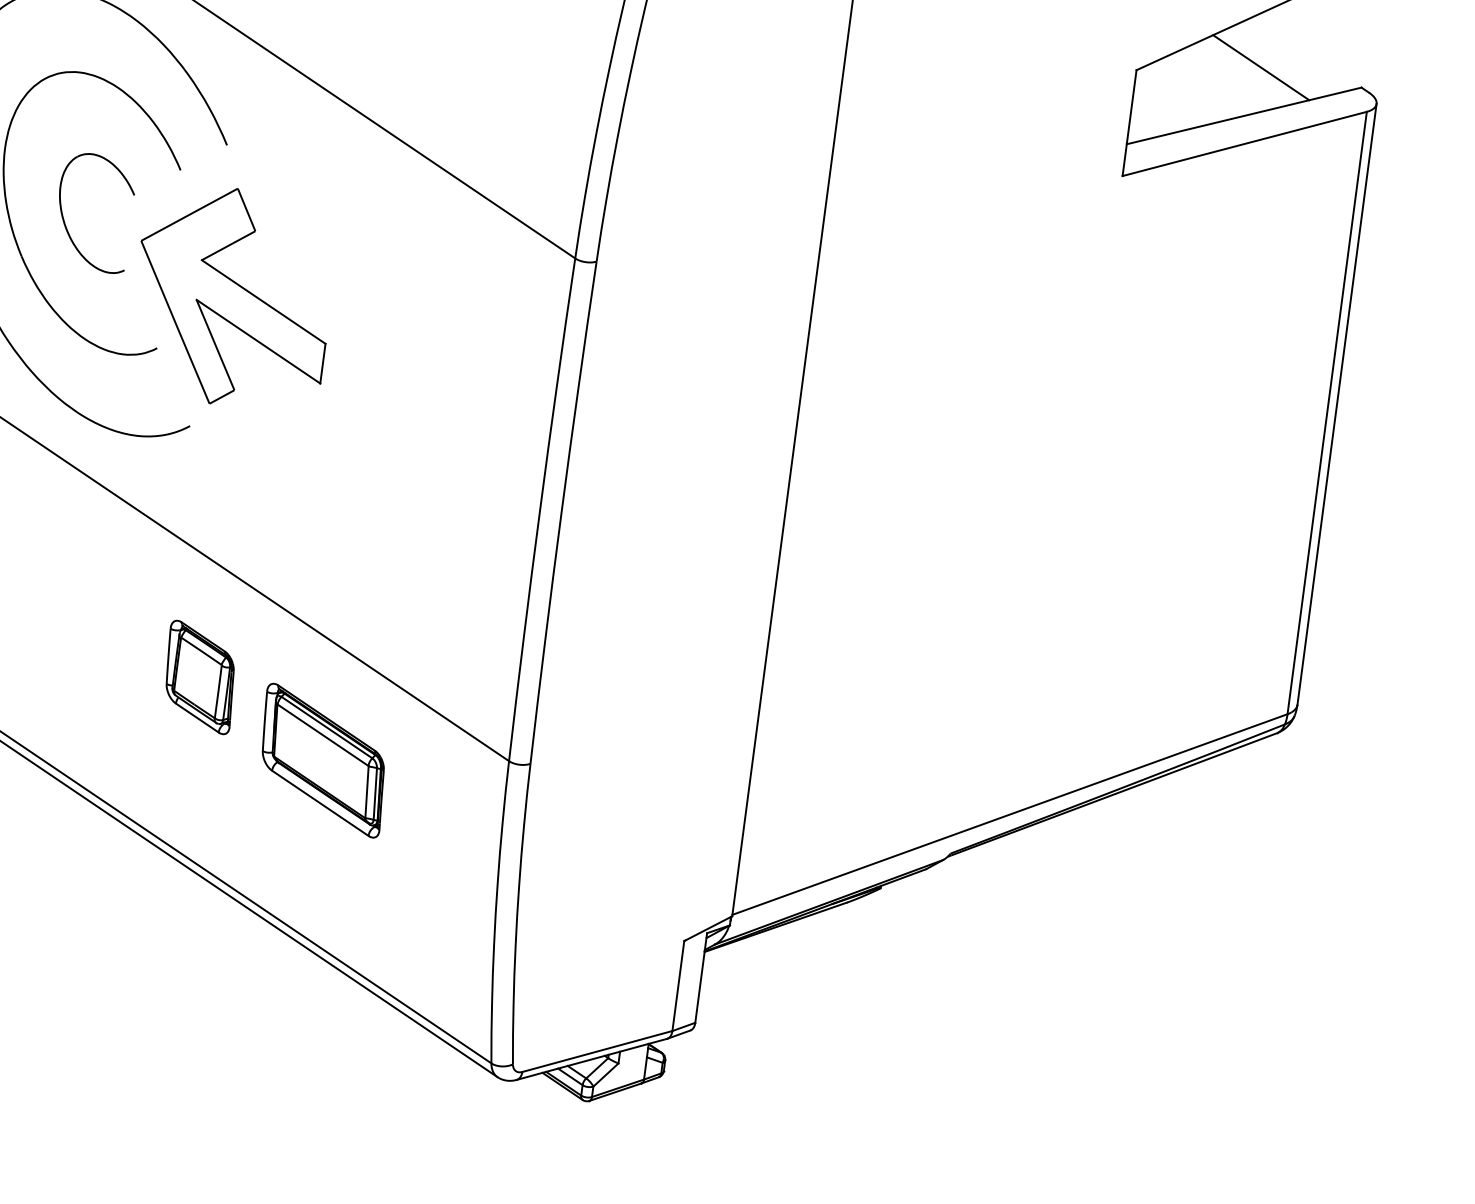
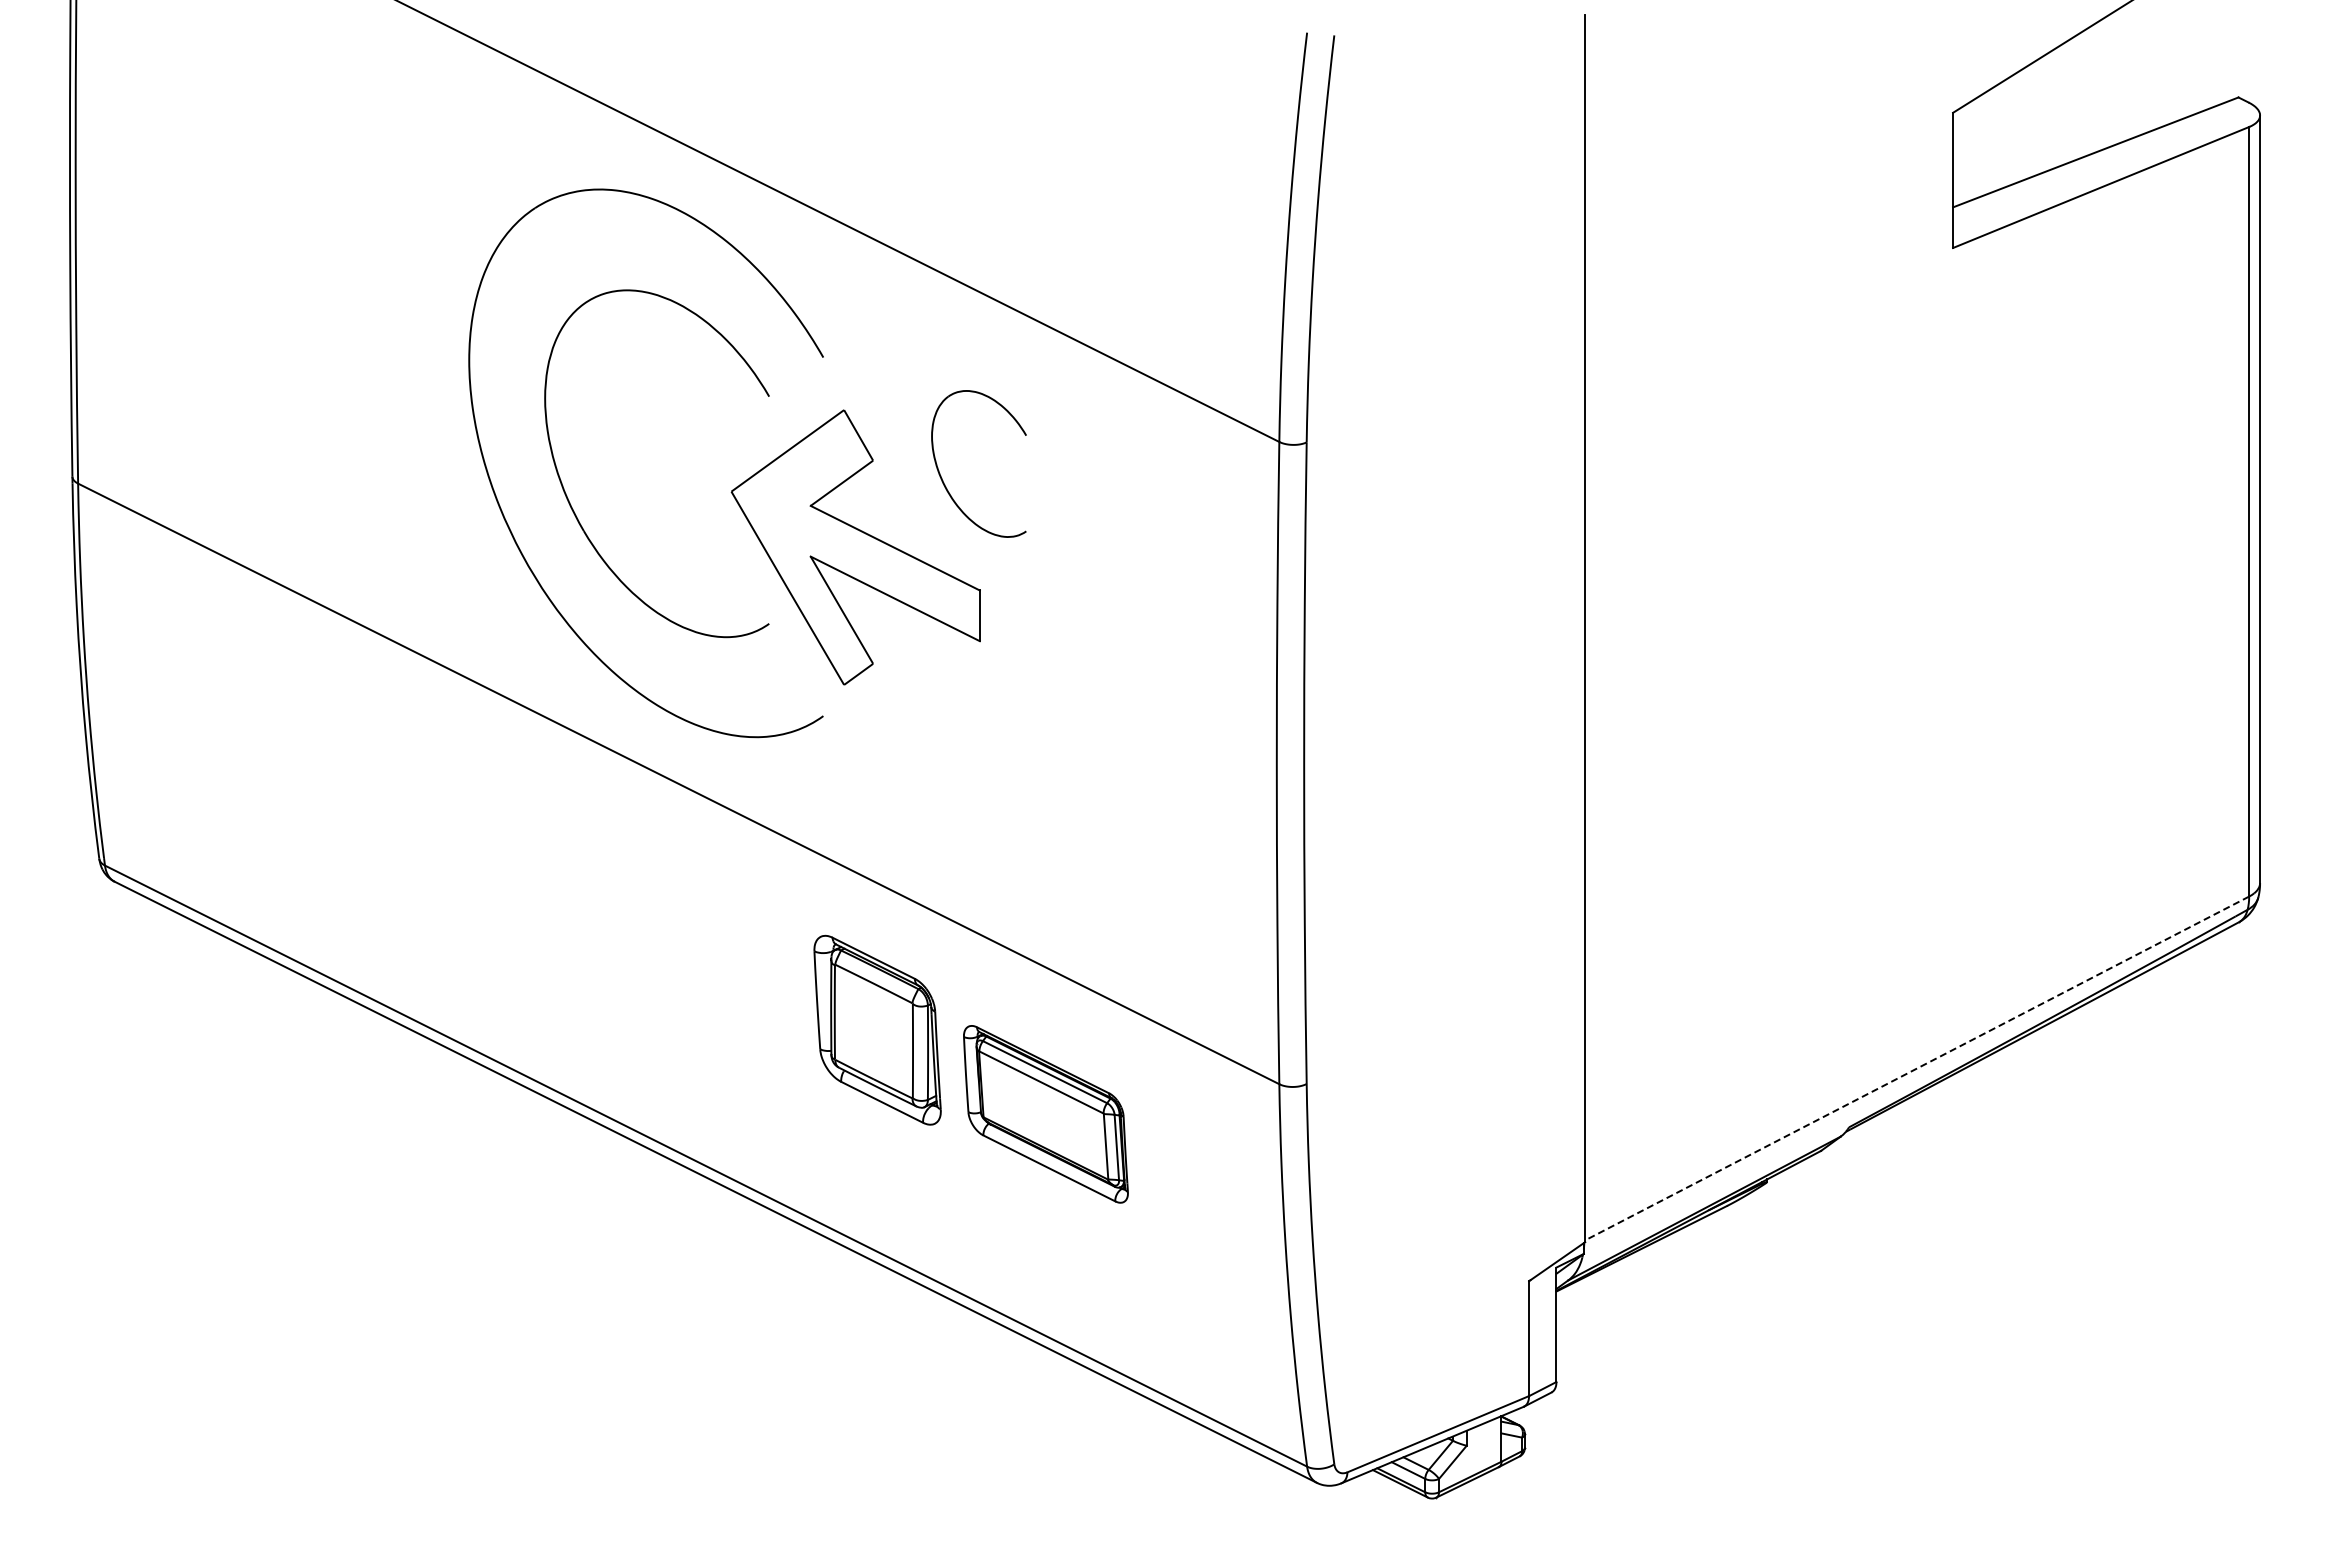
line: (1261, 67) -> (2109, 88), removed
part: (63, 217) -> (941, 475), moved
part: (200, 676) -> (877, 1029), size x1.4
line: (1010, 814) -> (1917, 1068), solid -> dashed

